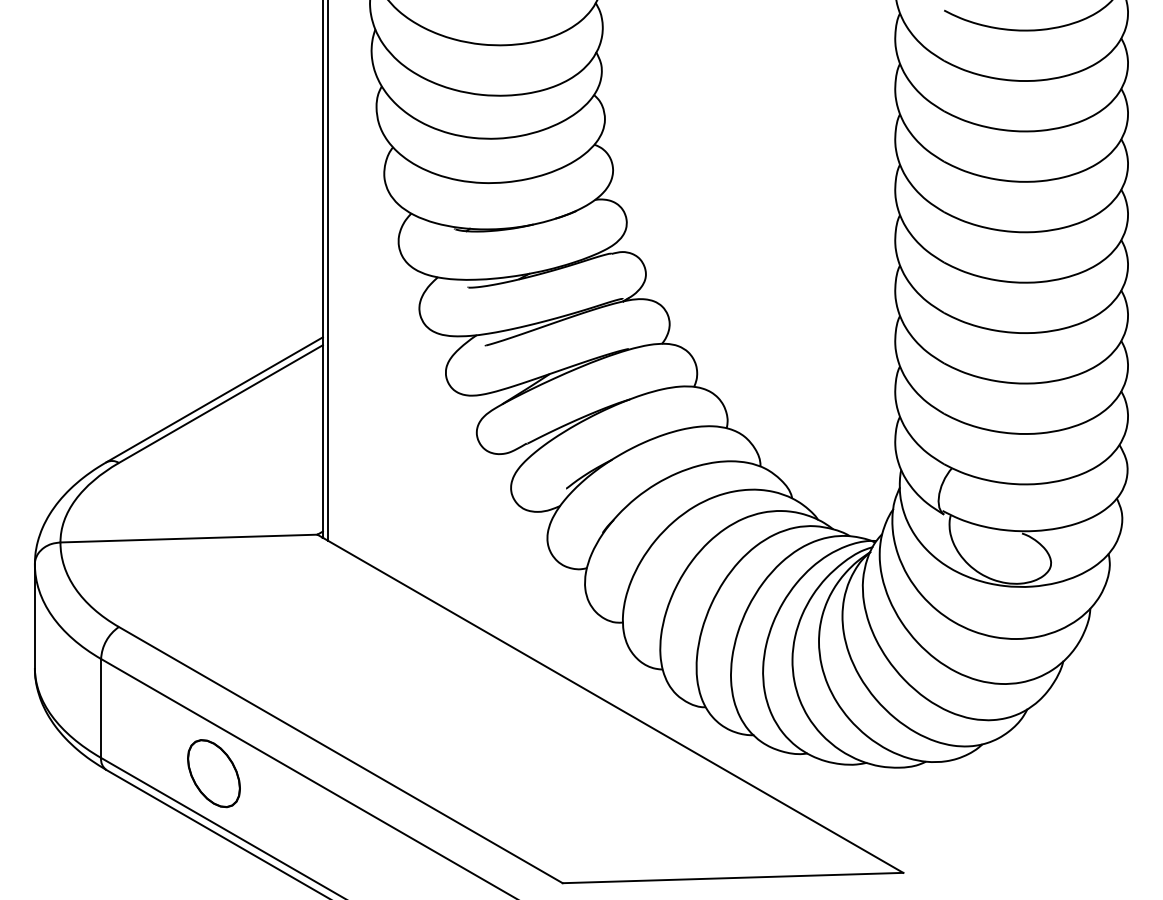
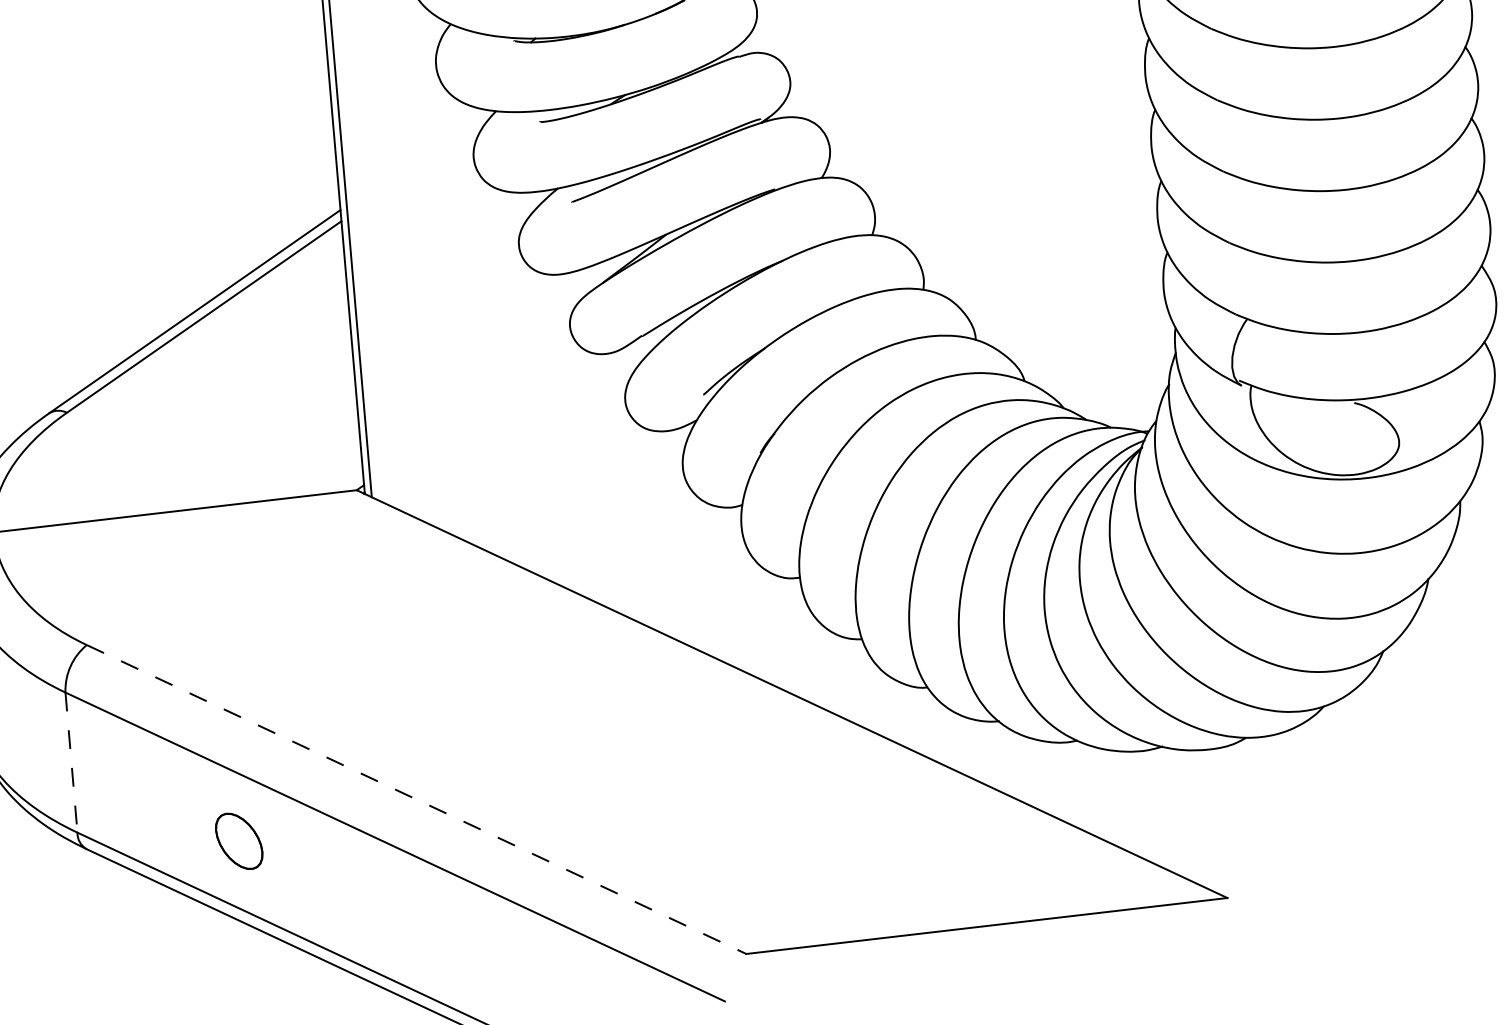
line: (101, 708) -> (72, 762), solid -> dashed
line: (341, 755) -> (417, 800), solid -> dashed
part: (213, 773) -> (238, 841), size x0.6

